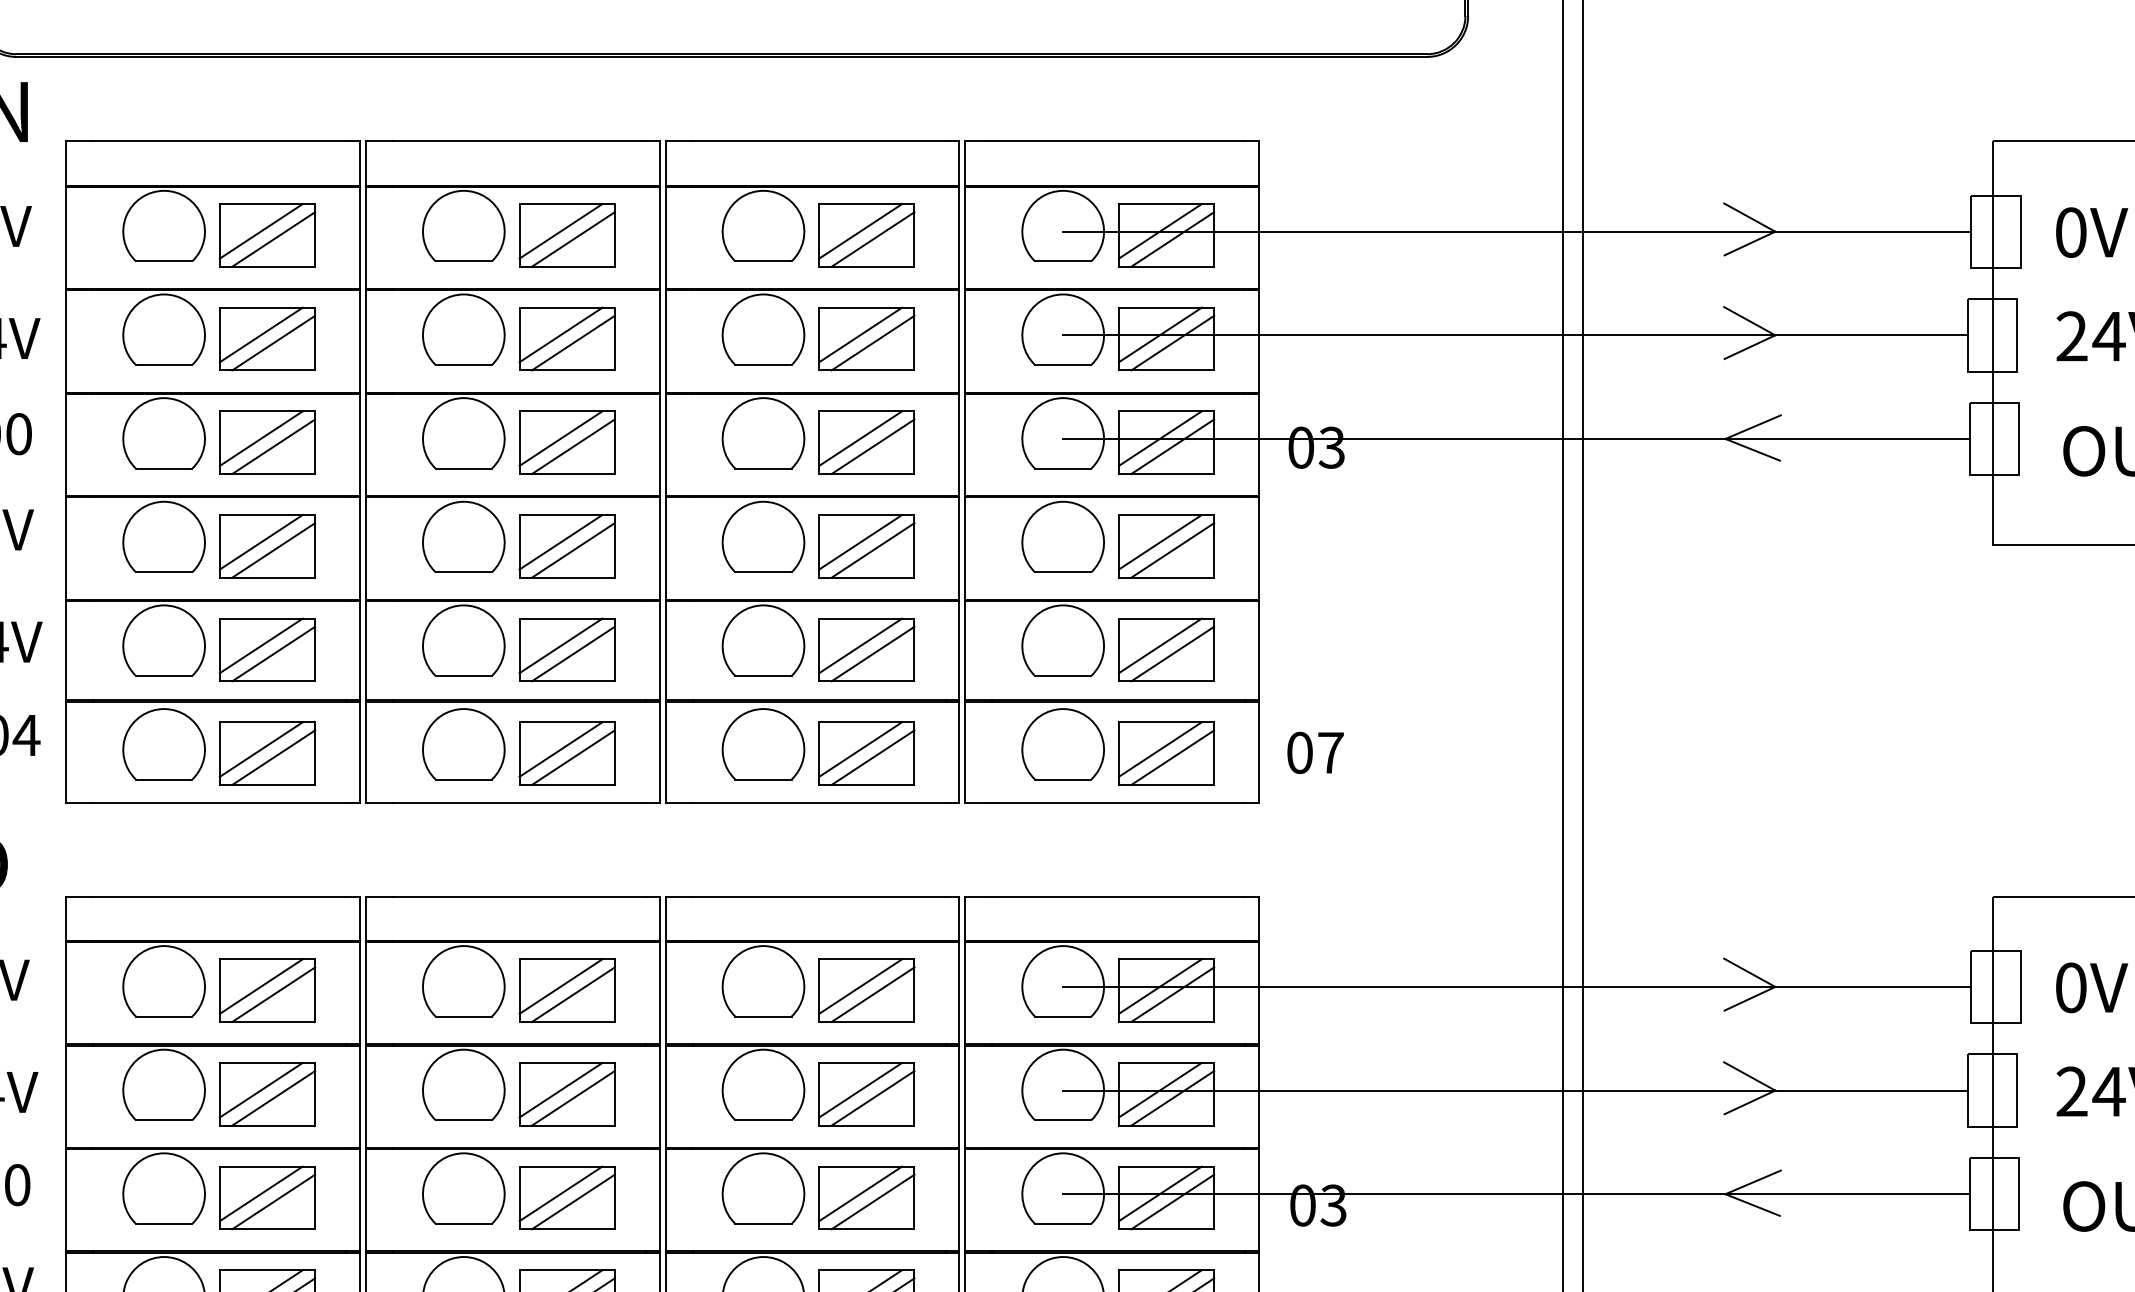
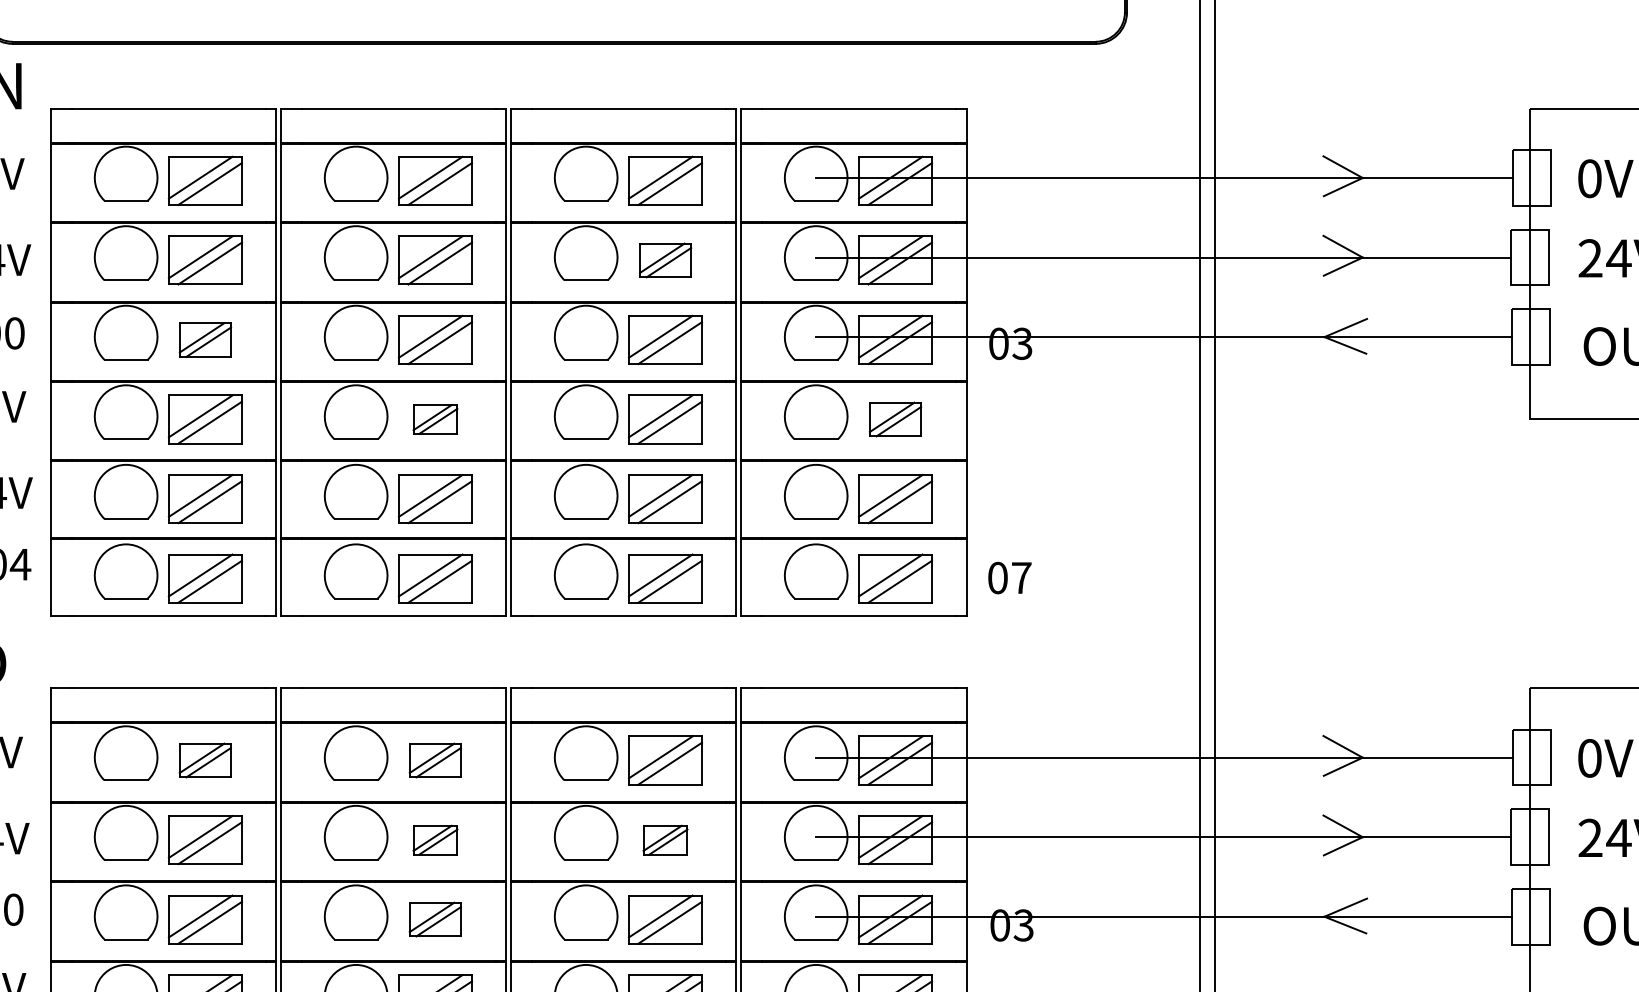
part: (866, 339) -> (665, 260), size x0.7
part: (267, 442) -> (205, 339), size x0.7
part: (567, 546) -> (435, 419), size x0.6
part: (1166, 546) -> (895, 419), size x0.7
part: (266, 990) -> (204, 760), size x0.7
part: (565, 990) -> (434, 760), size x0.7
part: (567, 1094) -> (435, 840), size x0.6
part: (866, 1094) -> (665, 840), size x0.6
part: (565, 1197) -> (434, 919), size x0.7

